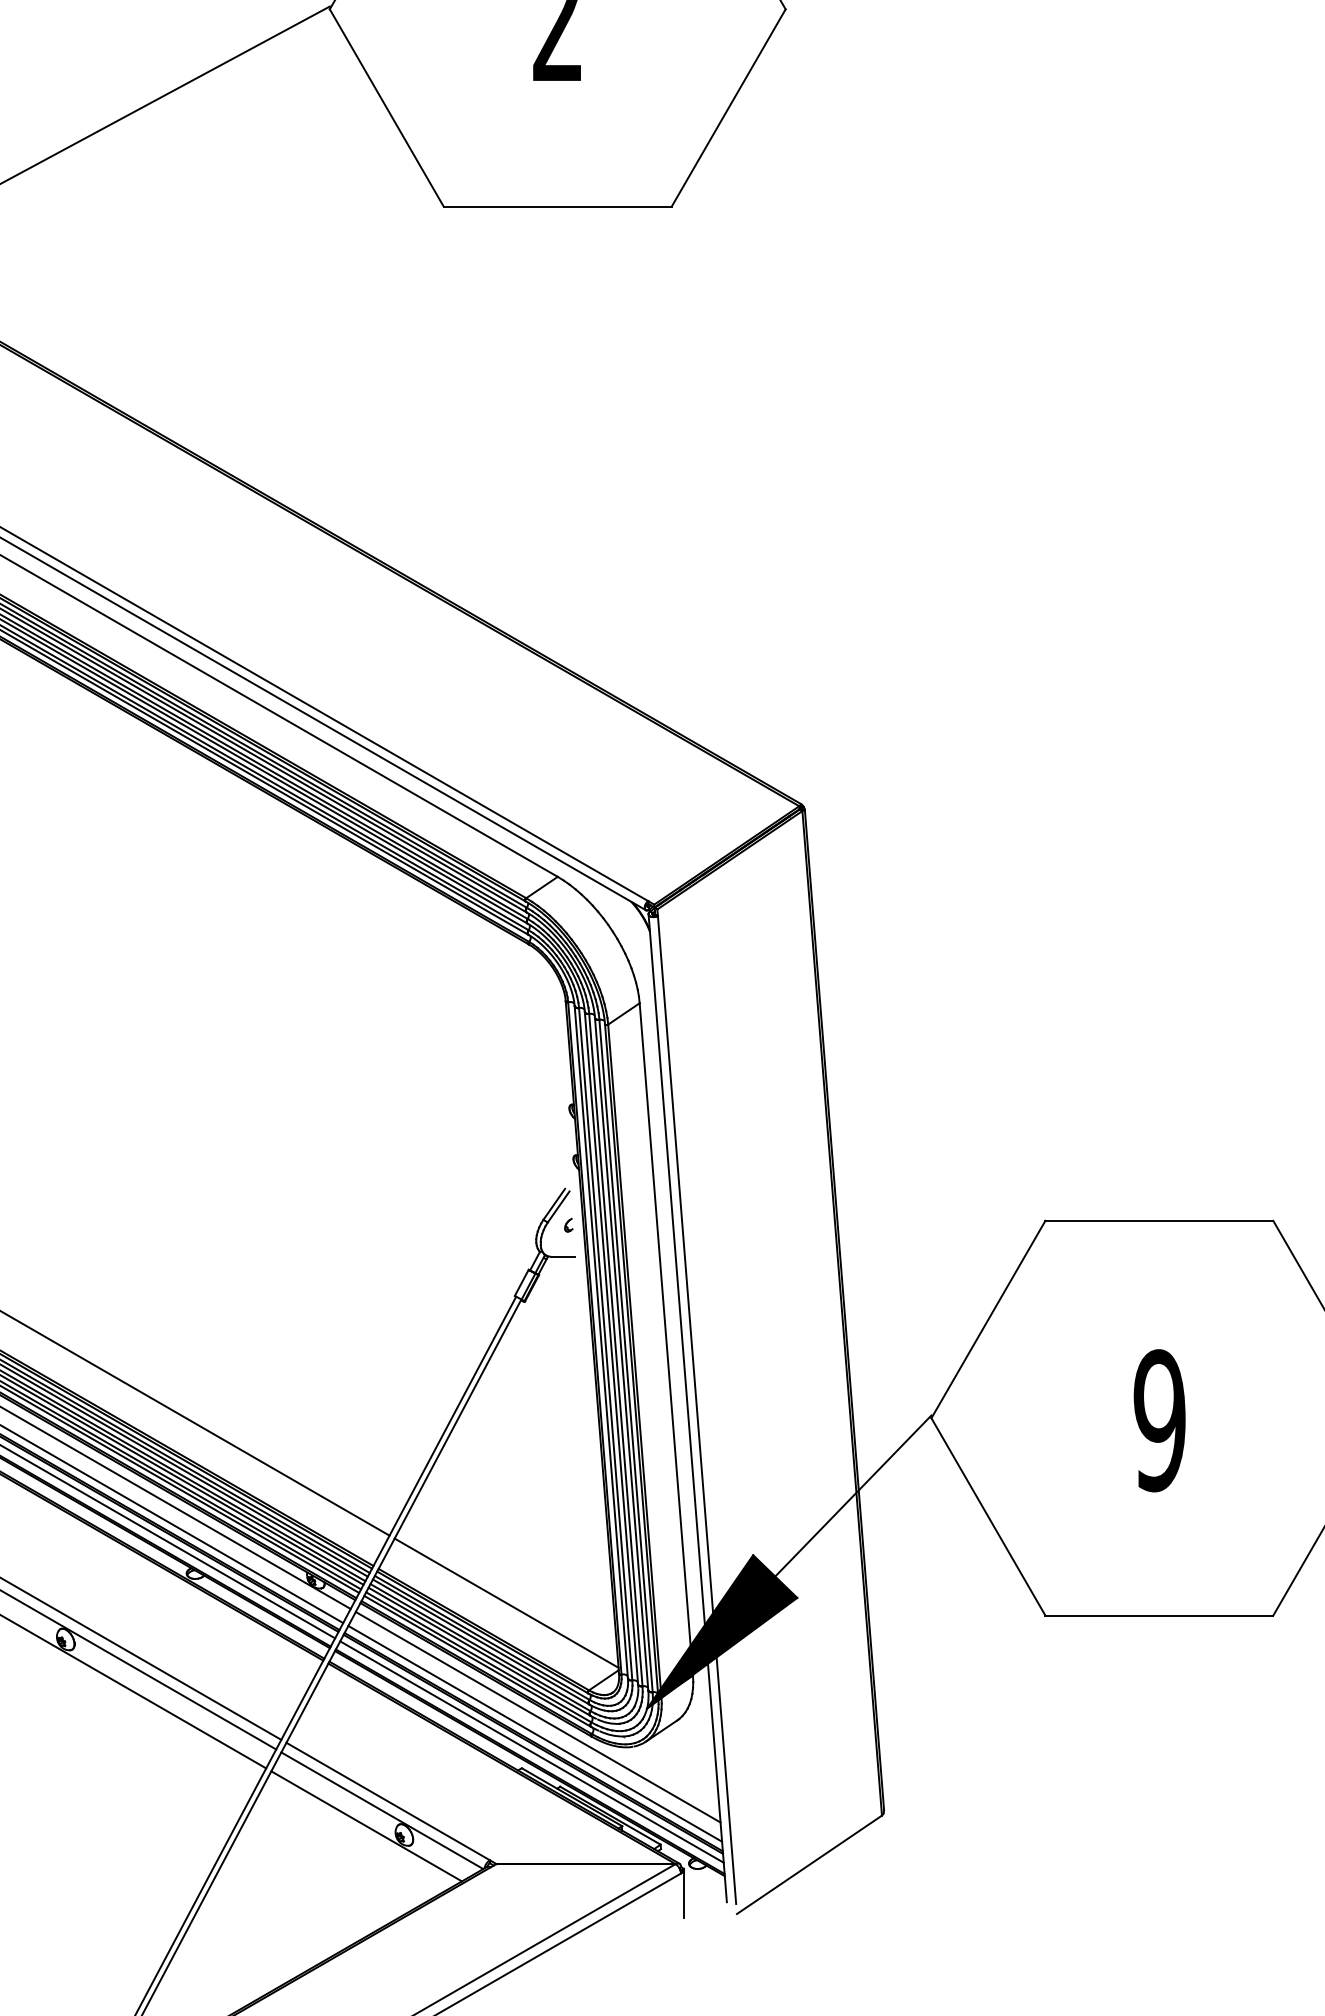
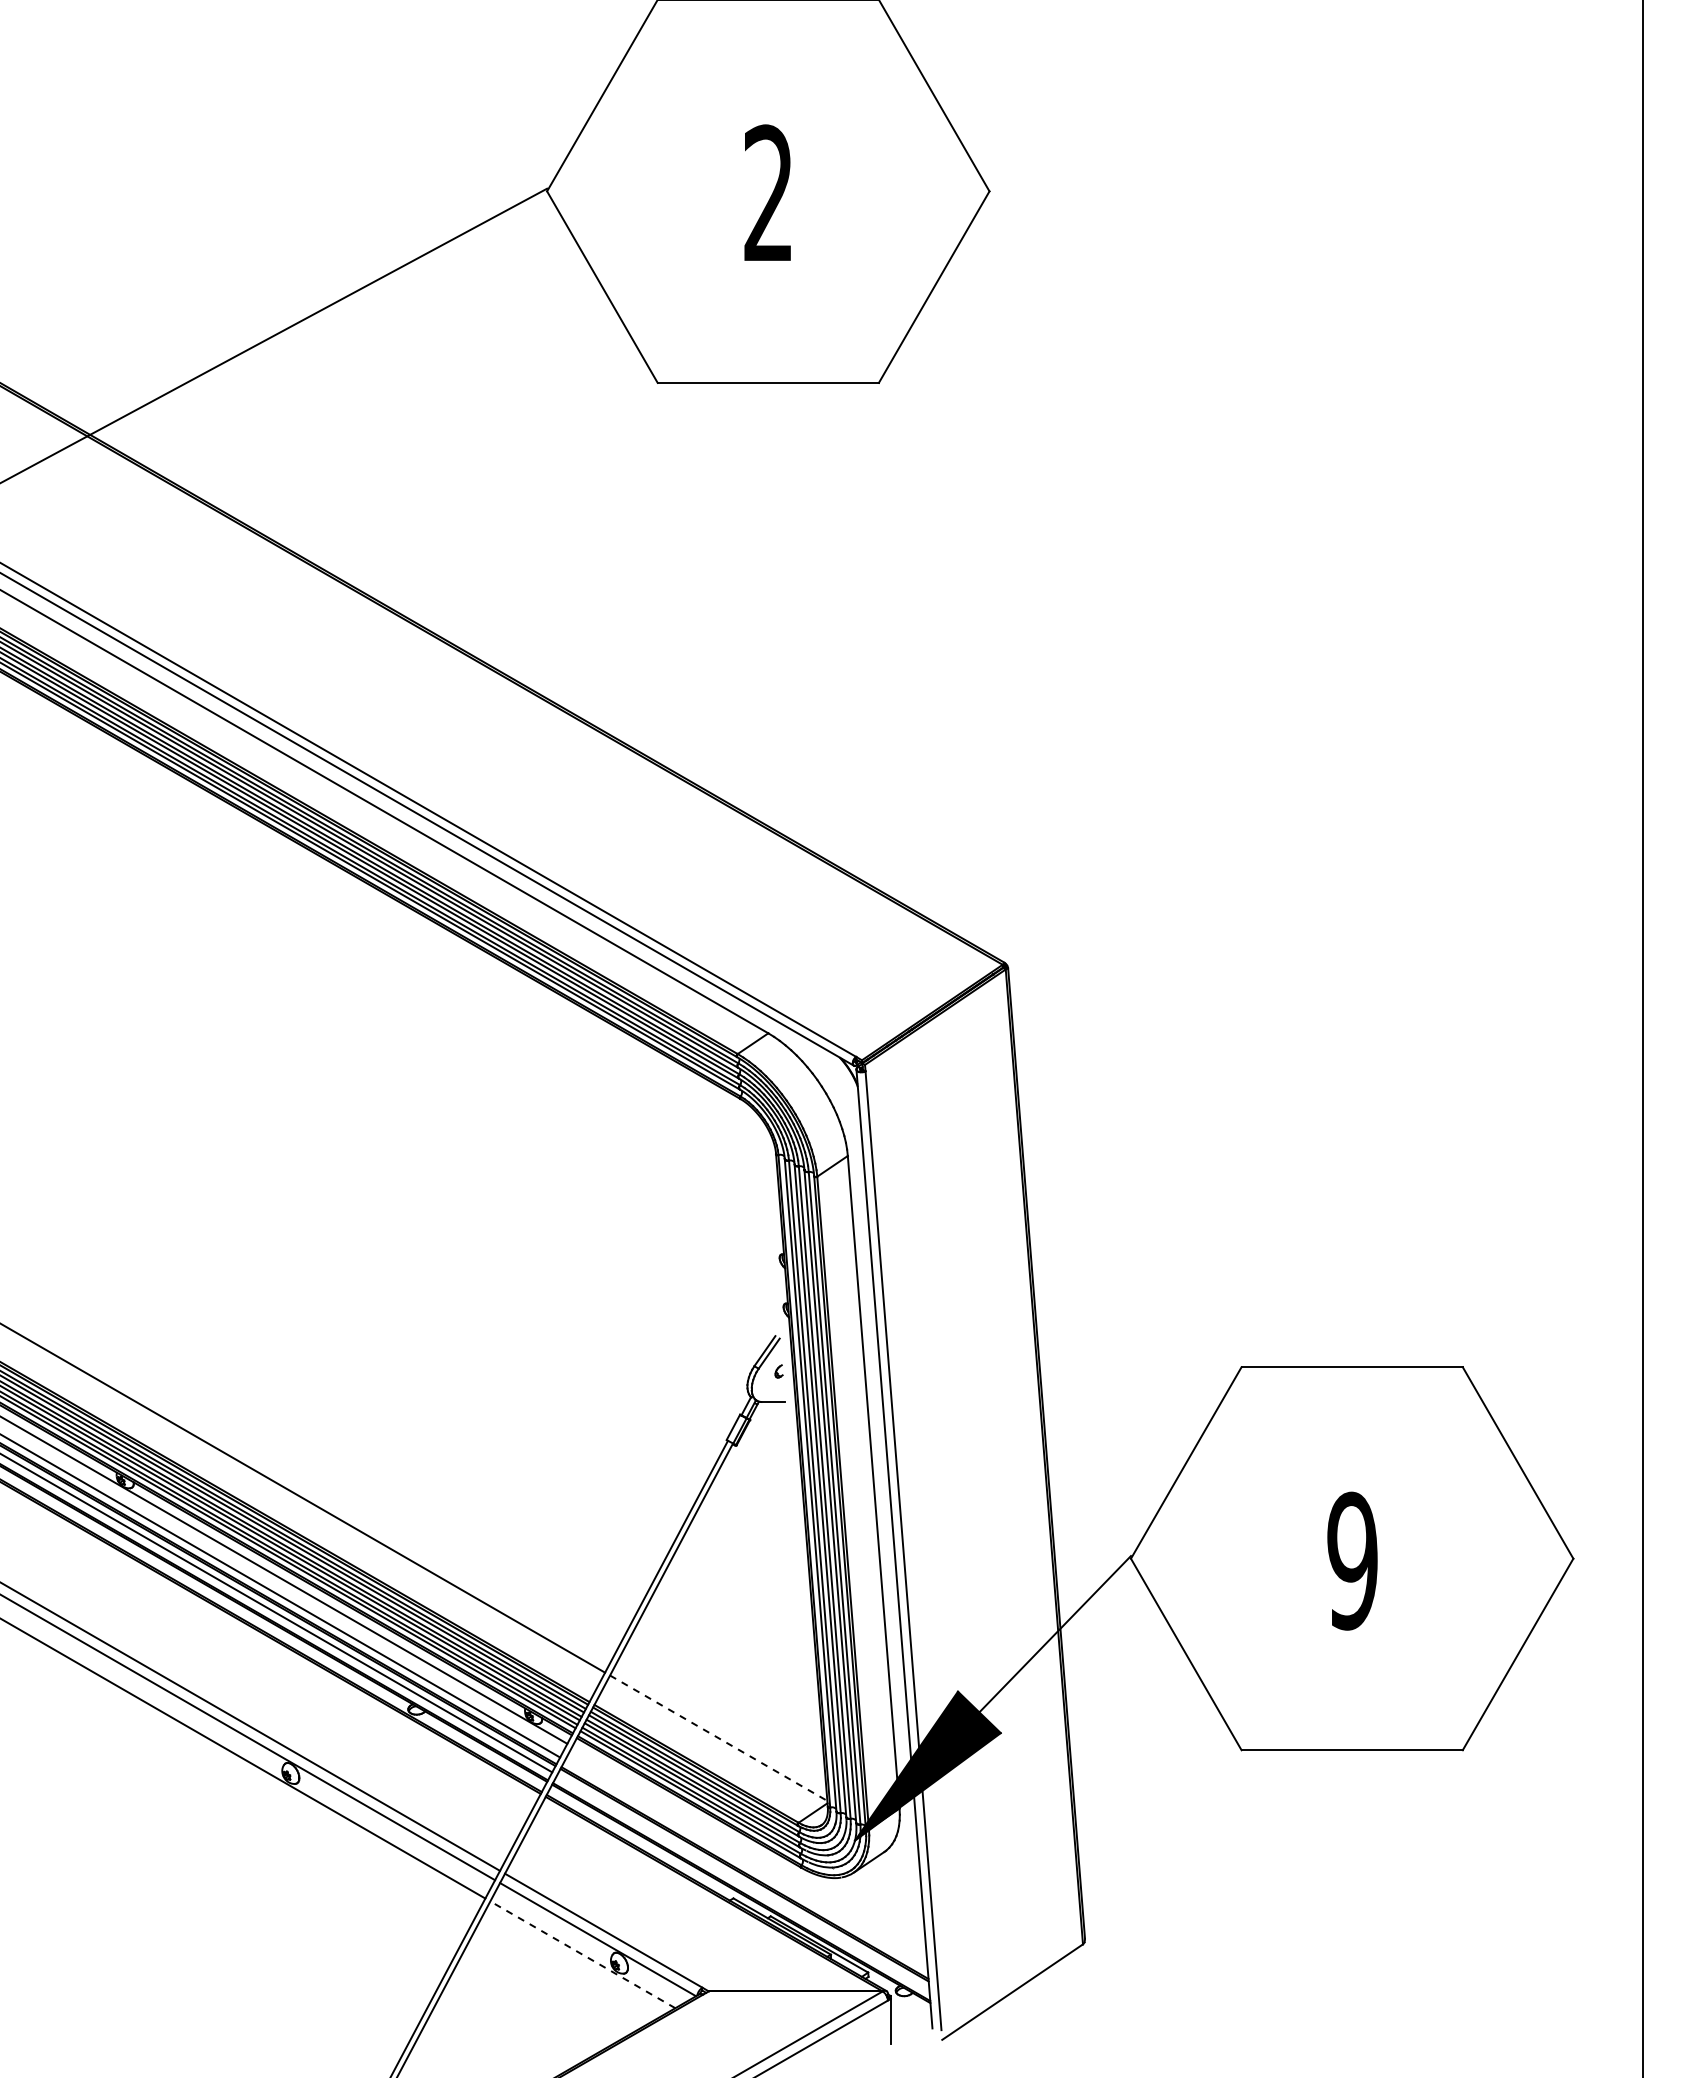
line: (507, 1603) -> (719, 1738), solid -> dashed
line: (538, 1716) -> (749, 1848), removed
line: (535, 1733) -> (746, 1864), removed
line: (532, 1751) -> (743, 1882), removed
line: (366, 1826) -> (582, 1954), solid -> dashed

